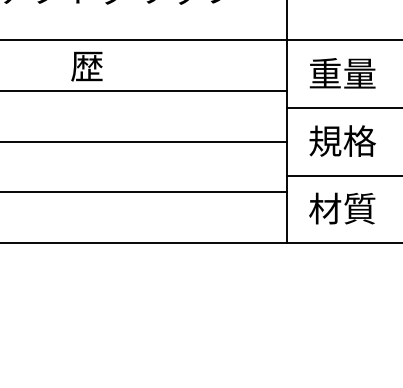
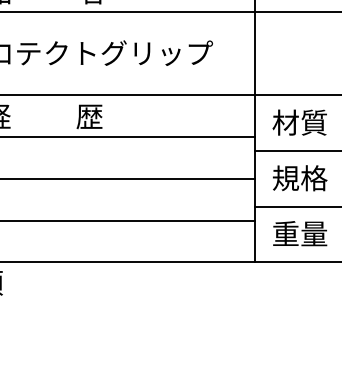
text: (341, 73) -> (299, 122), 重量 -> 材質
text: (341, 208) -> (299, 233), 材質 -> 重量

